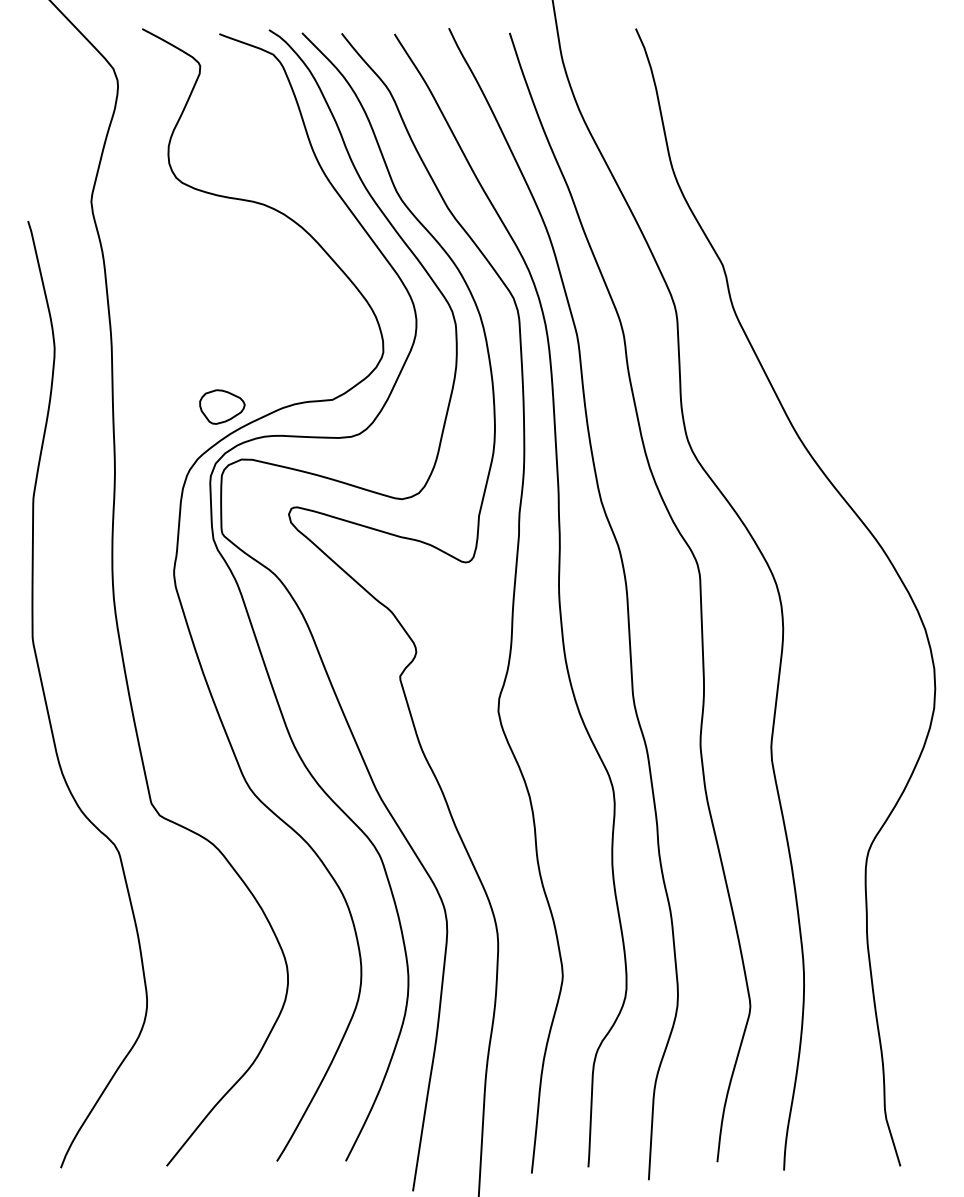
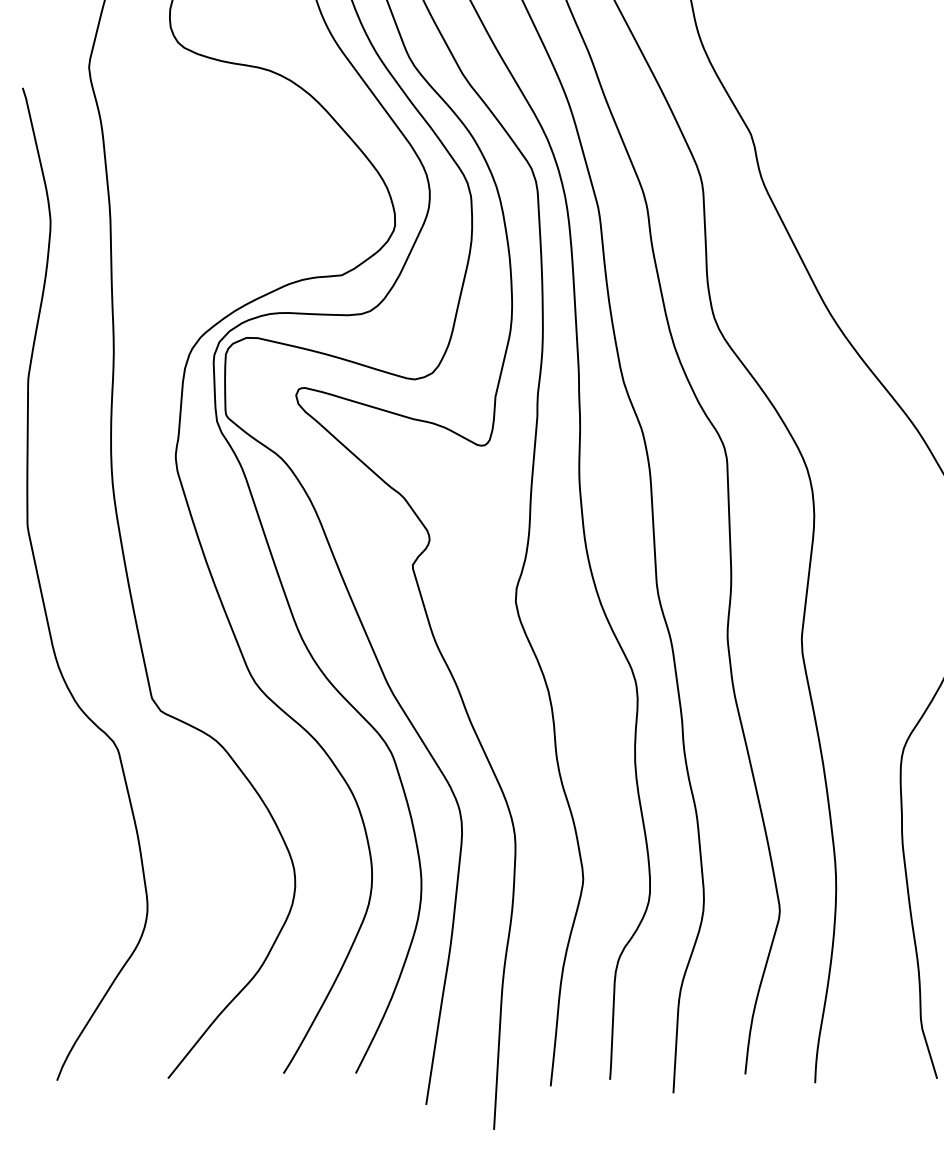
part: (222, 406) -> (226, 282), removed

